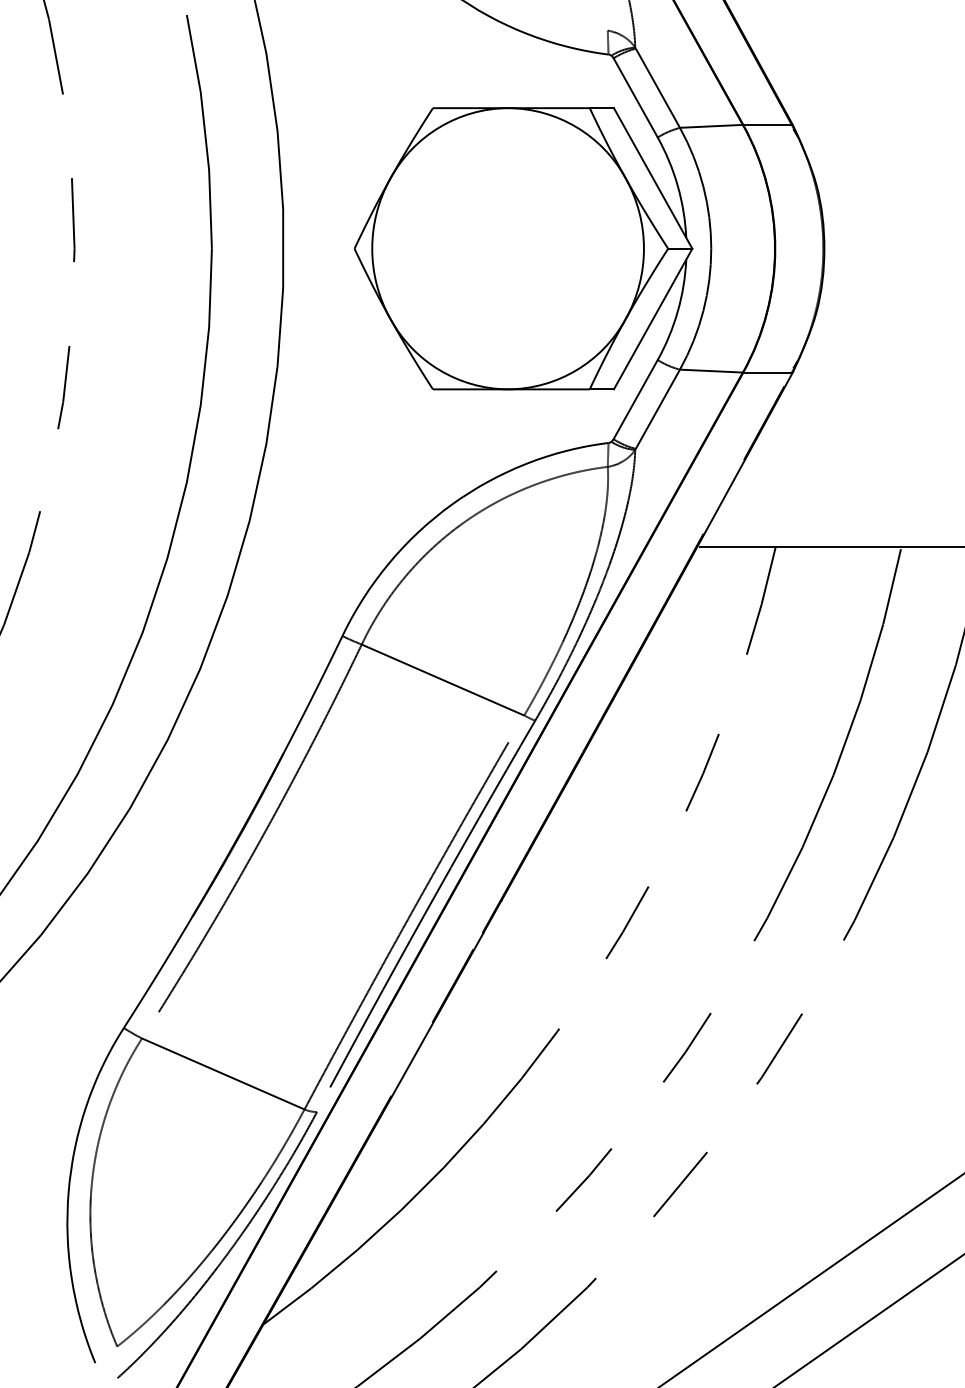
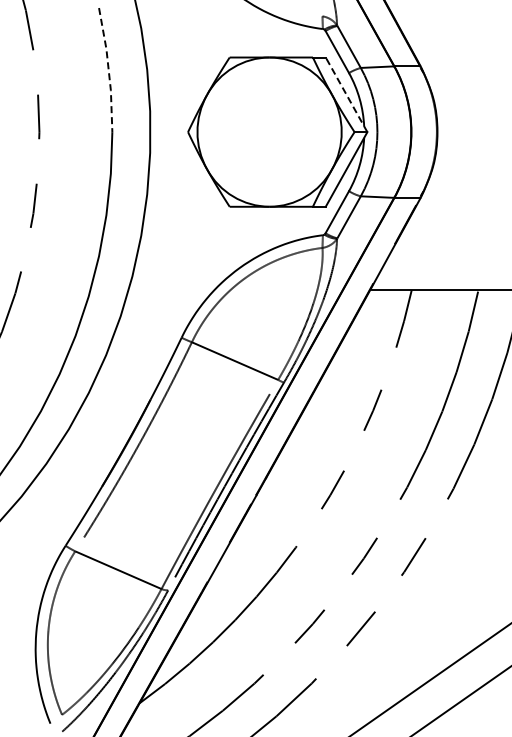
line: (204, 130) -> (108, 69), solid -> dashed
line: (652, 177) -> (346, 94), solid -> dashed

